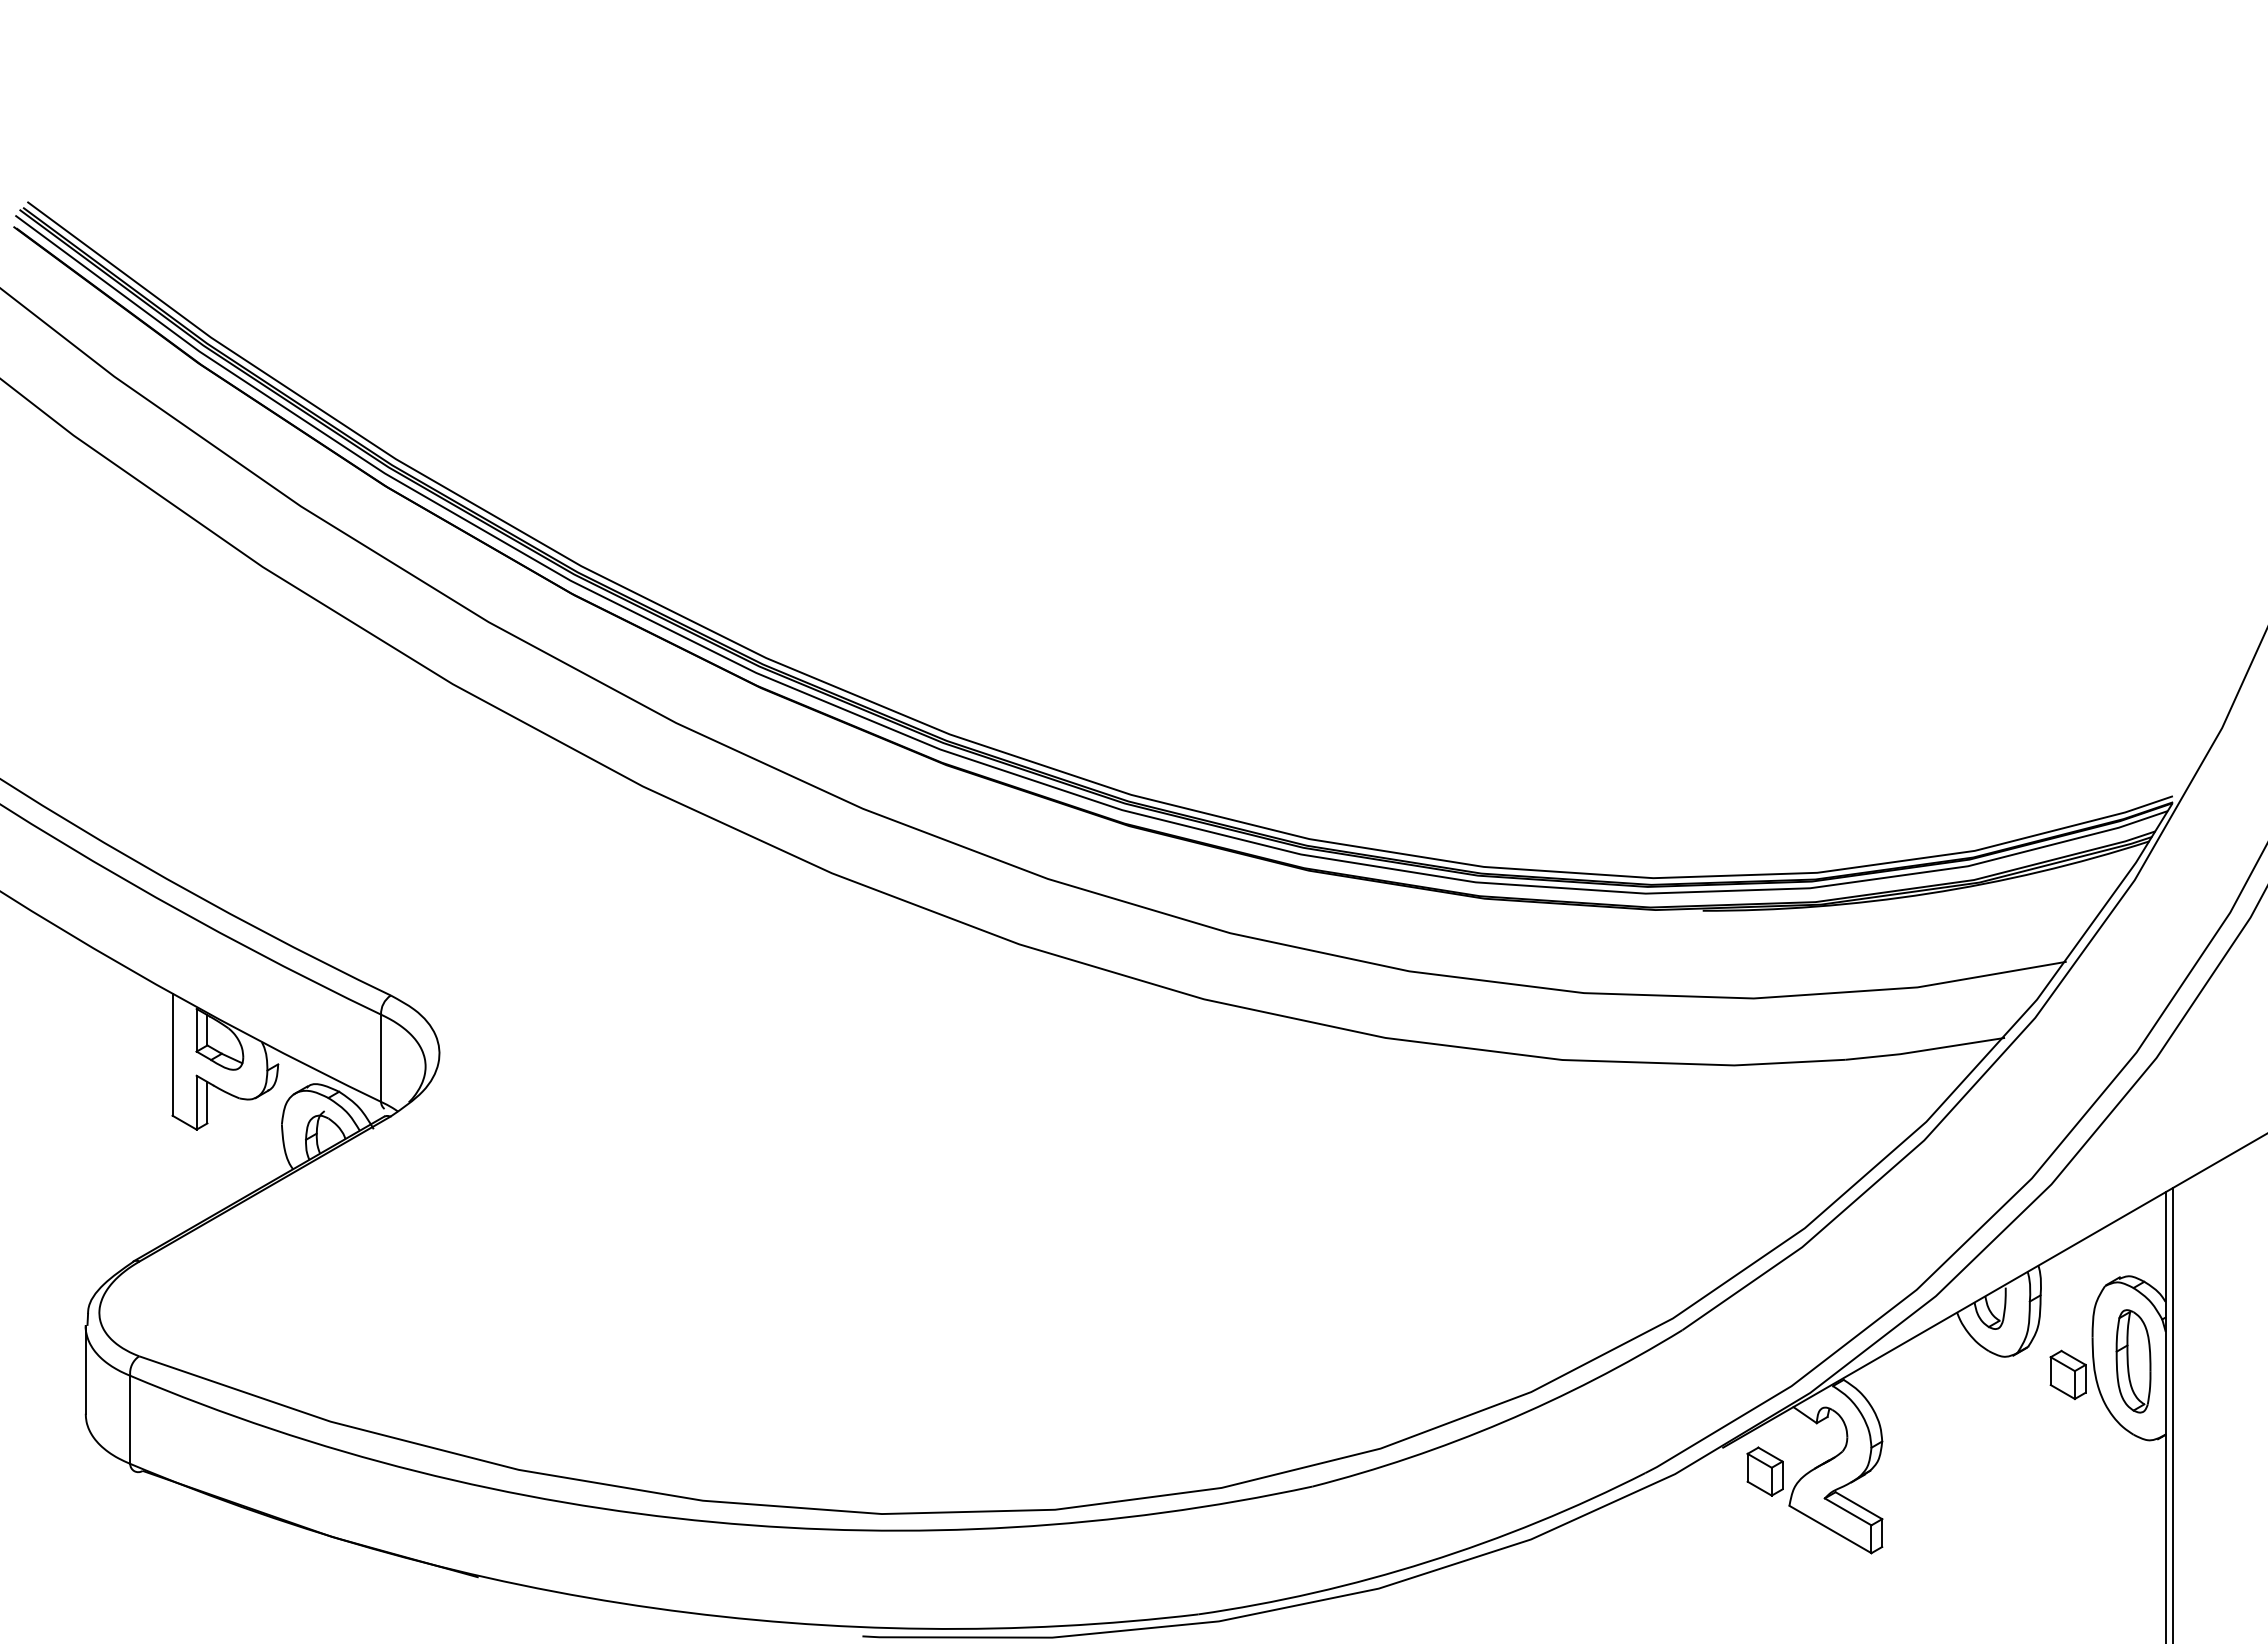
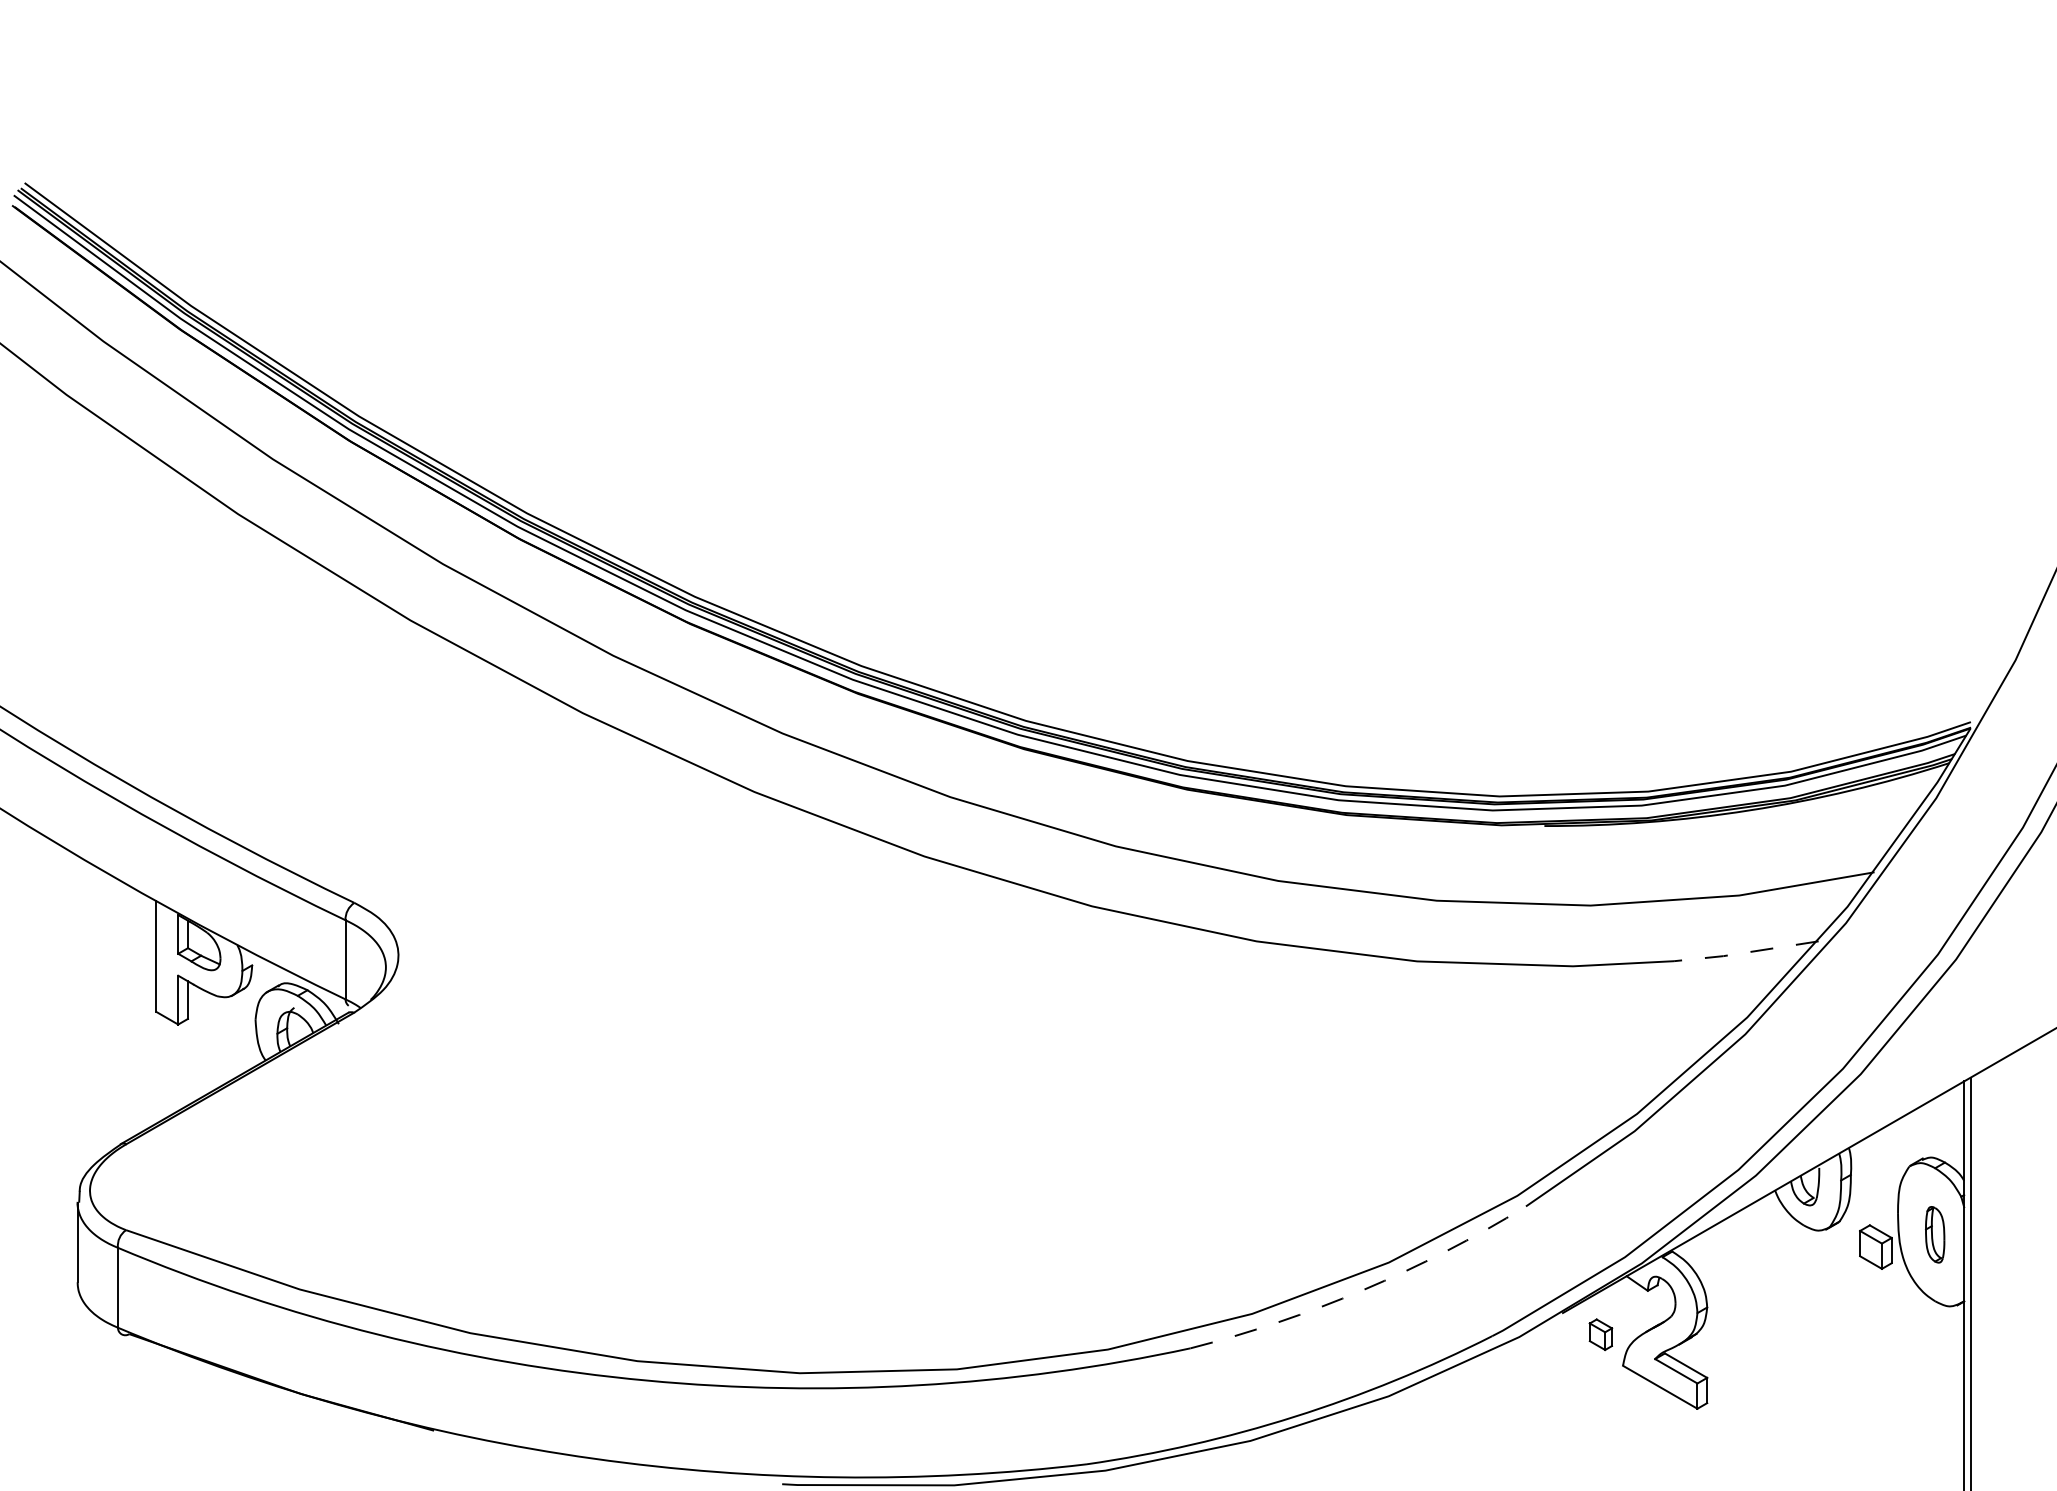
line: (1924, 1050) -> (1745, 952), solid -> dashed
part: (2133, 1361) -> (1935, 1234), size x0.6
arc: (1503, 1422) -> (1363, 1290), solid -> dashed
part: (1764, 1471) -> (1600, 1334), size x0.7

